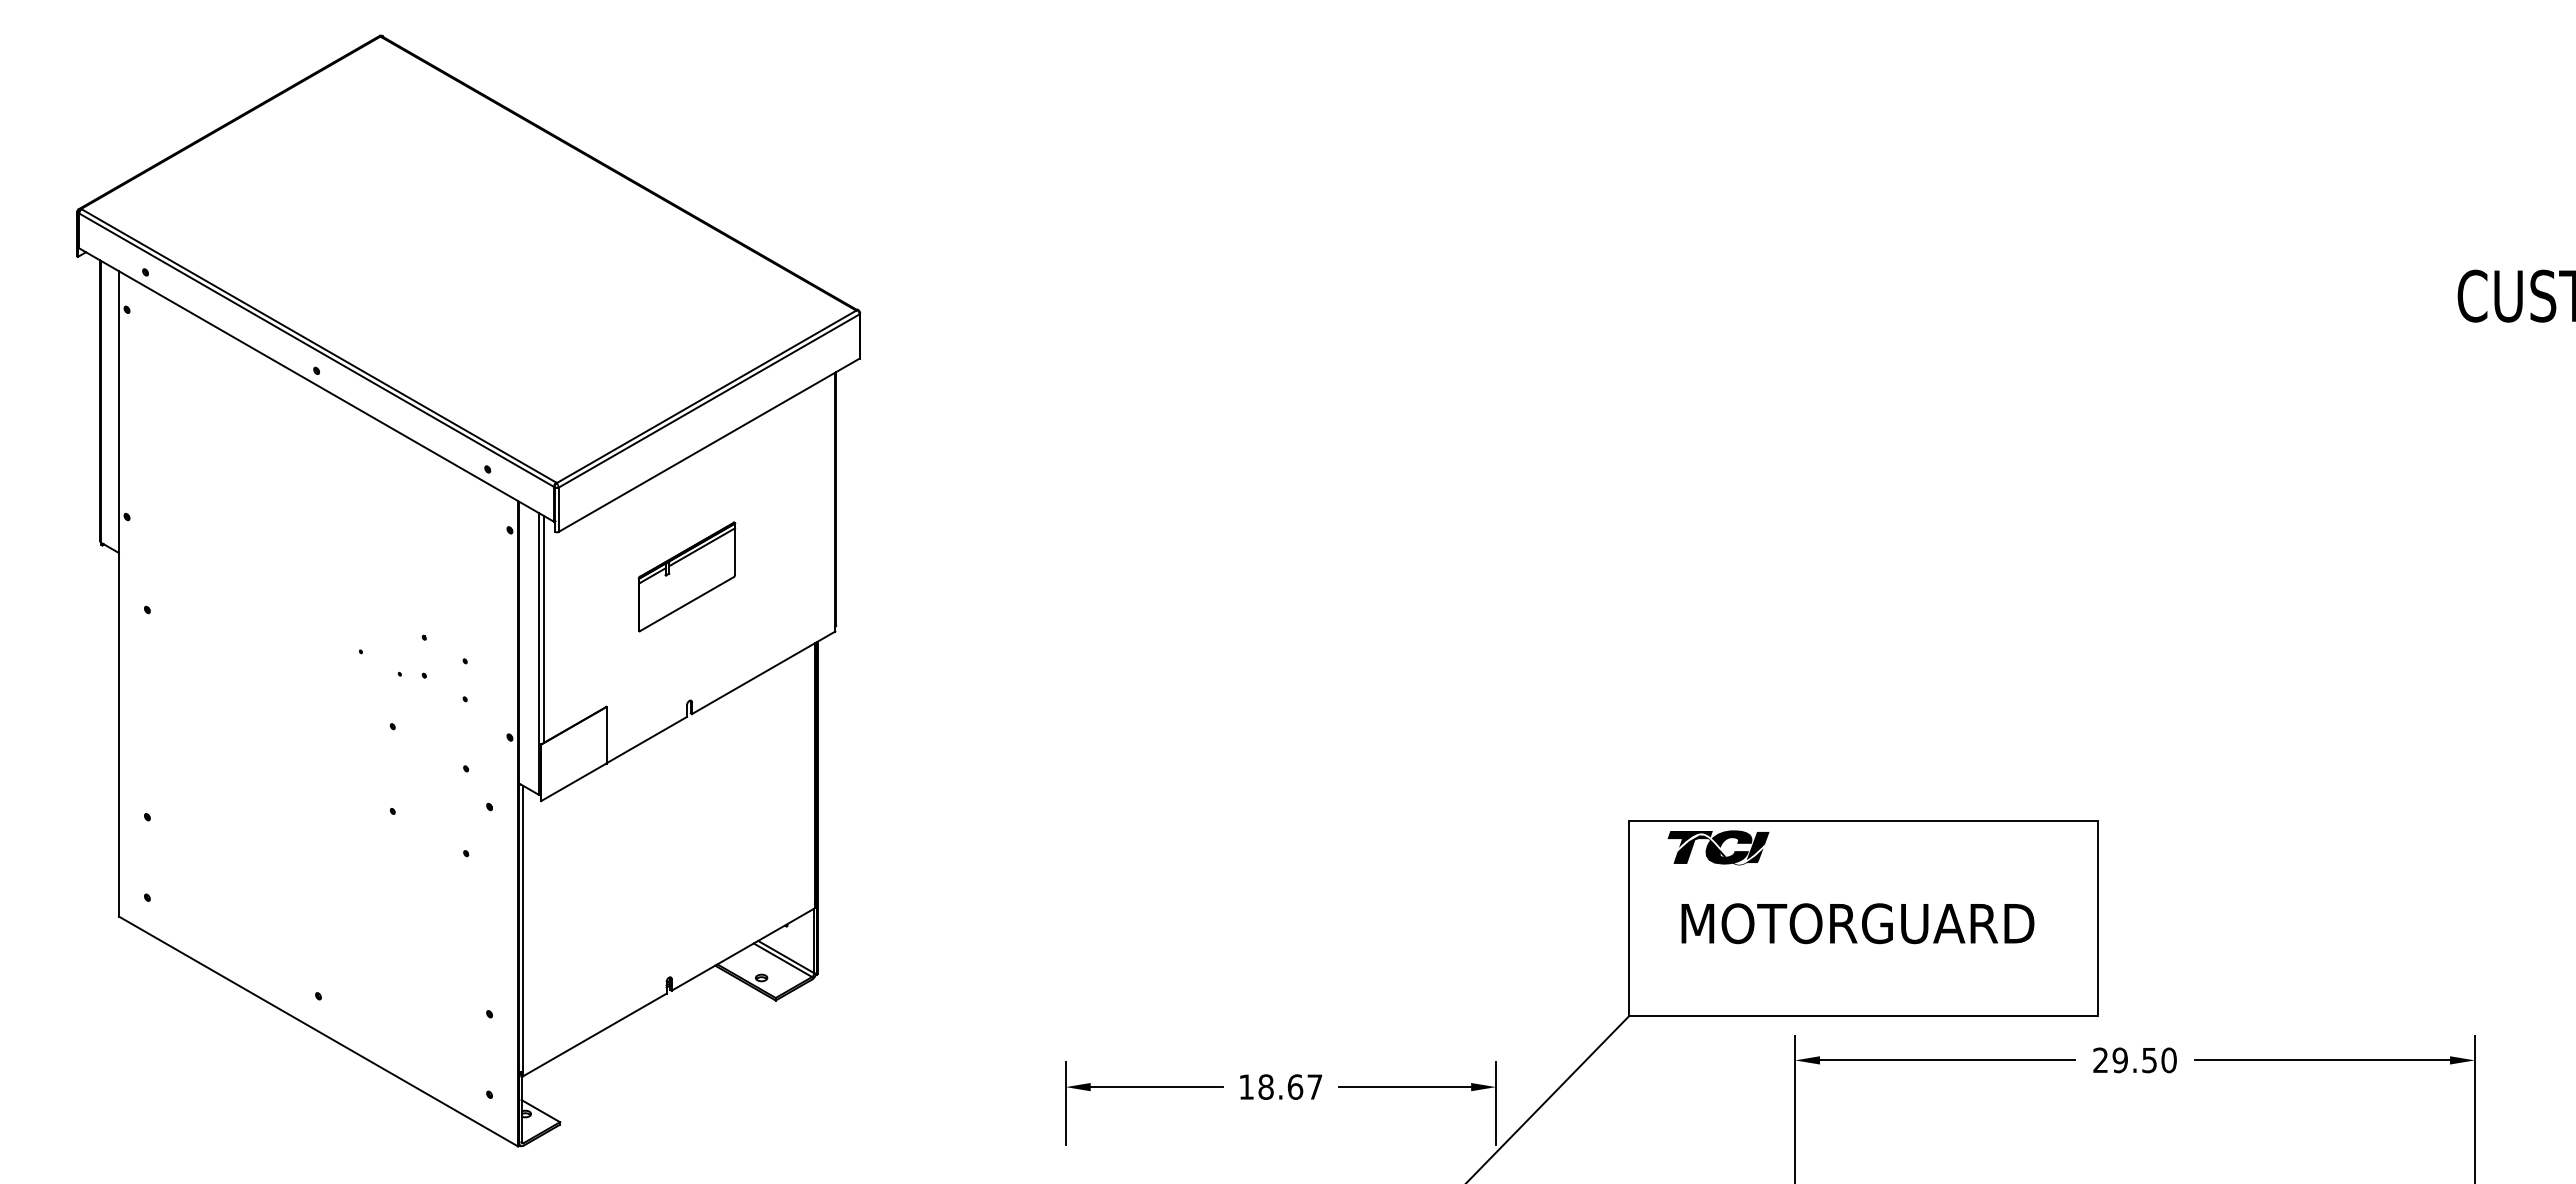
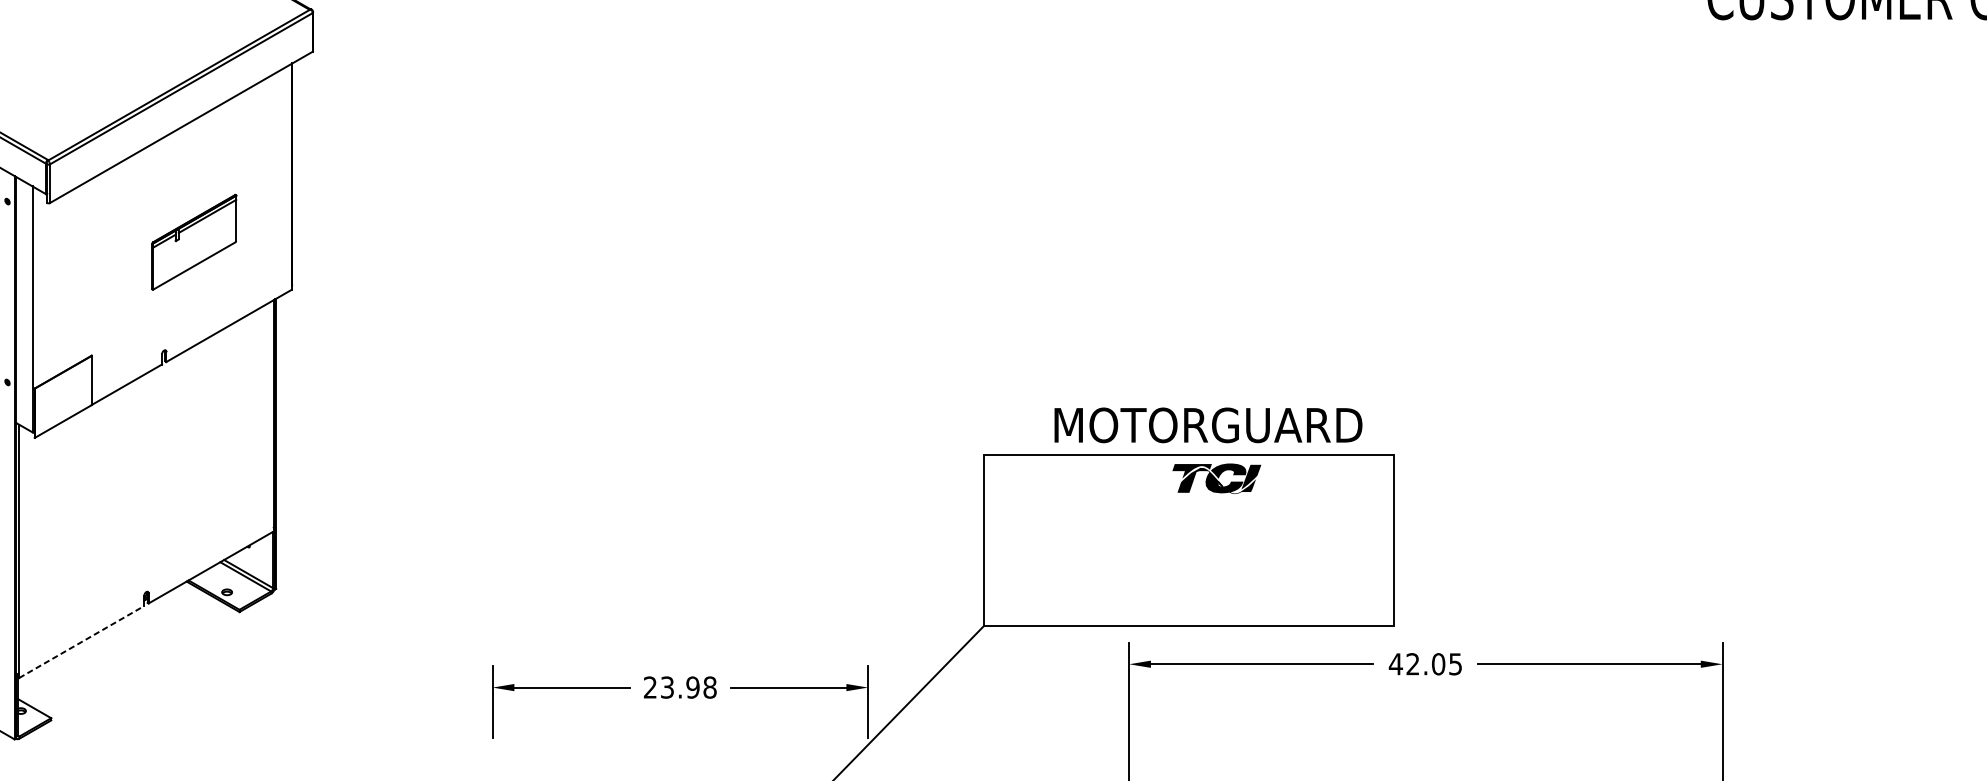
part: (686, 576) -> (193, 241), moved
line: (543, 629) -> (36, 288), removed
part: (1718, 847) -> (1216, 478), moved
text: (1857, 923) -> (1208, 425), moved
line: (594, 1034) -> (81, 641), solid -> dashed
text: (2134, 1060) -> (1425, 664), 29.50 -> 42.05
text: (1280, 1086) -> (680, 687), 18.67 -> 23.98

